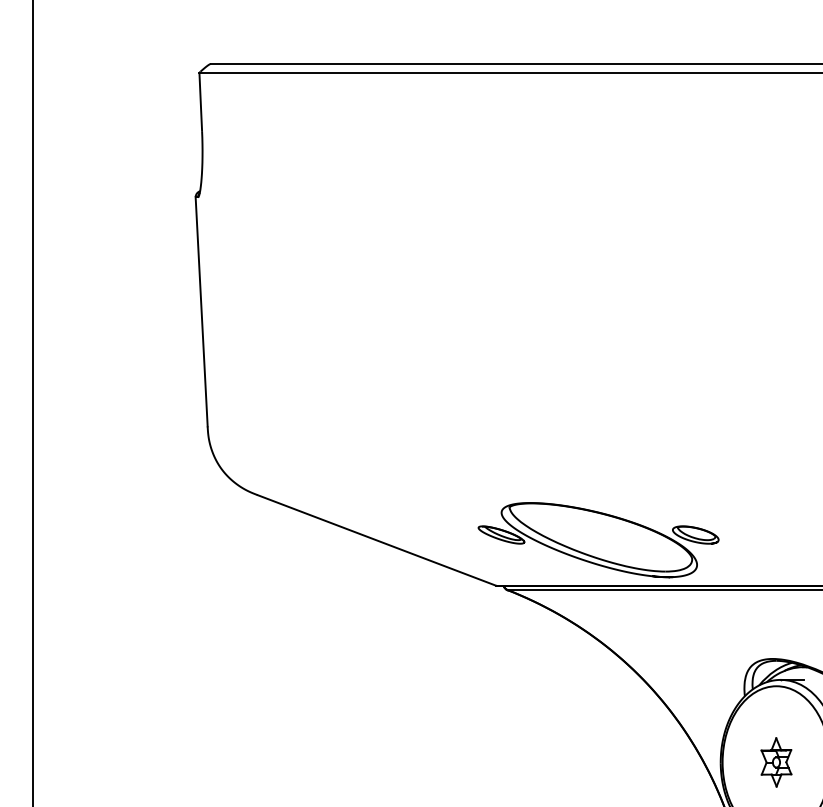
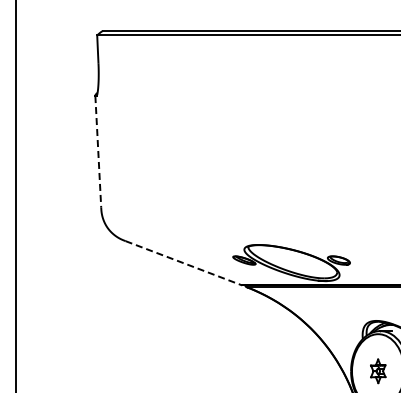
line: (202, 311) -> (98, 151), solid -> dashed
line: (378, 541) -> (184, 263), solid -> dashed

